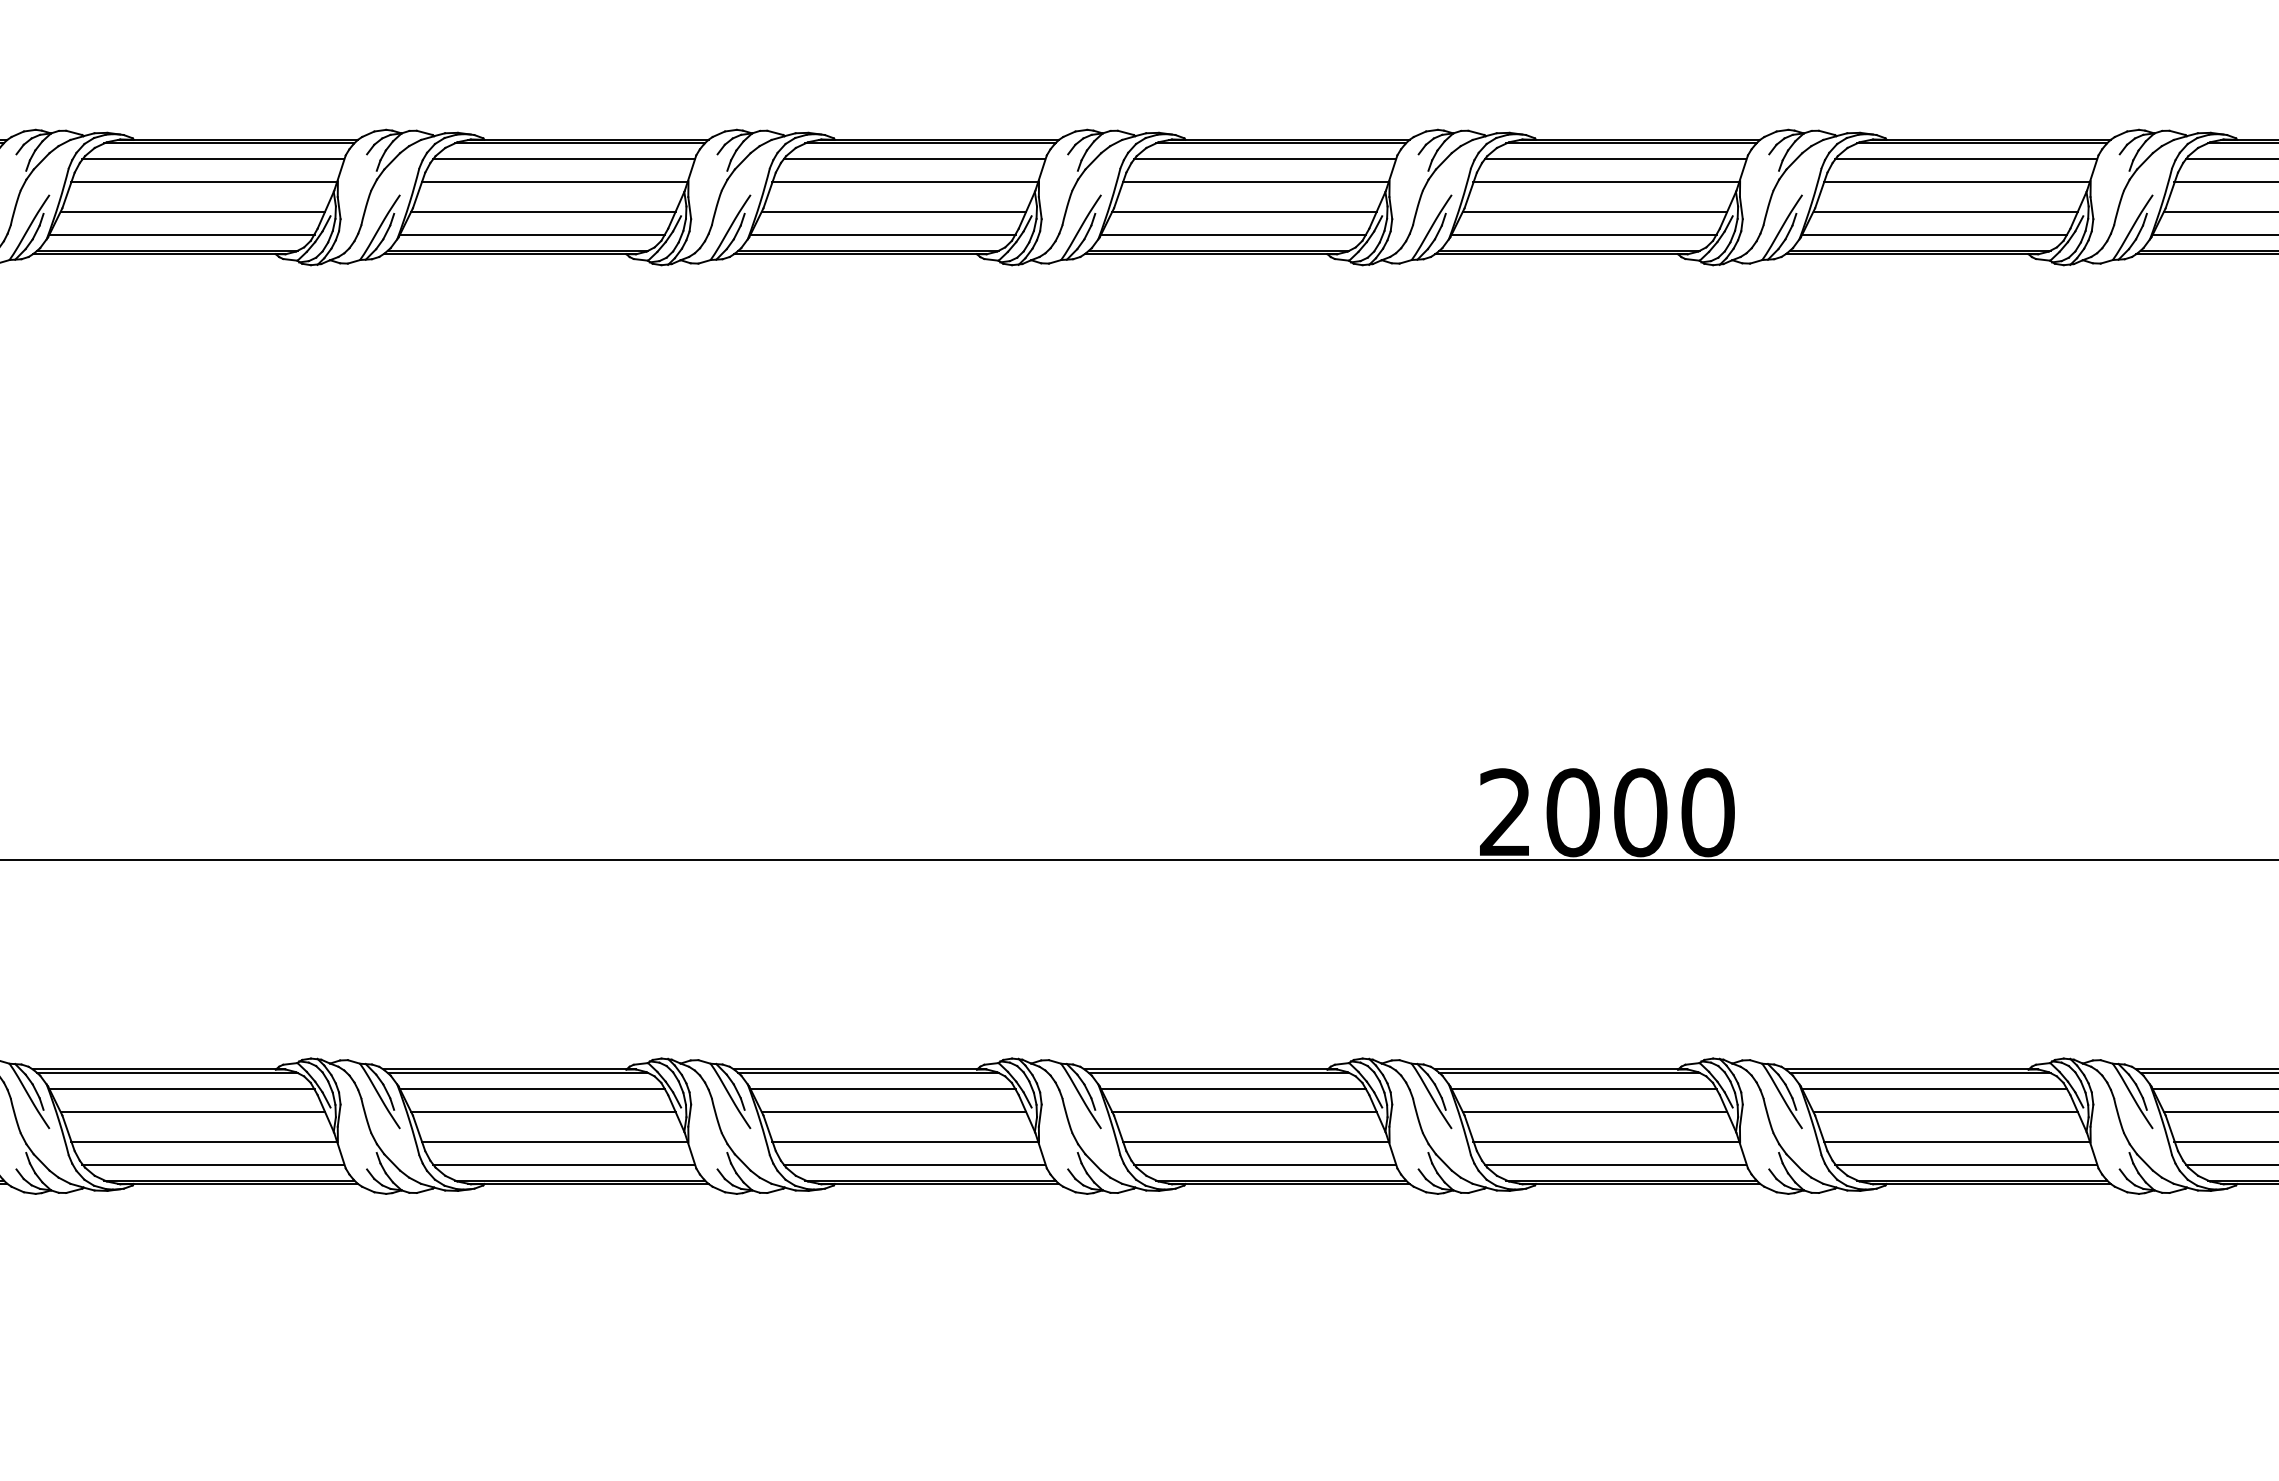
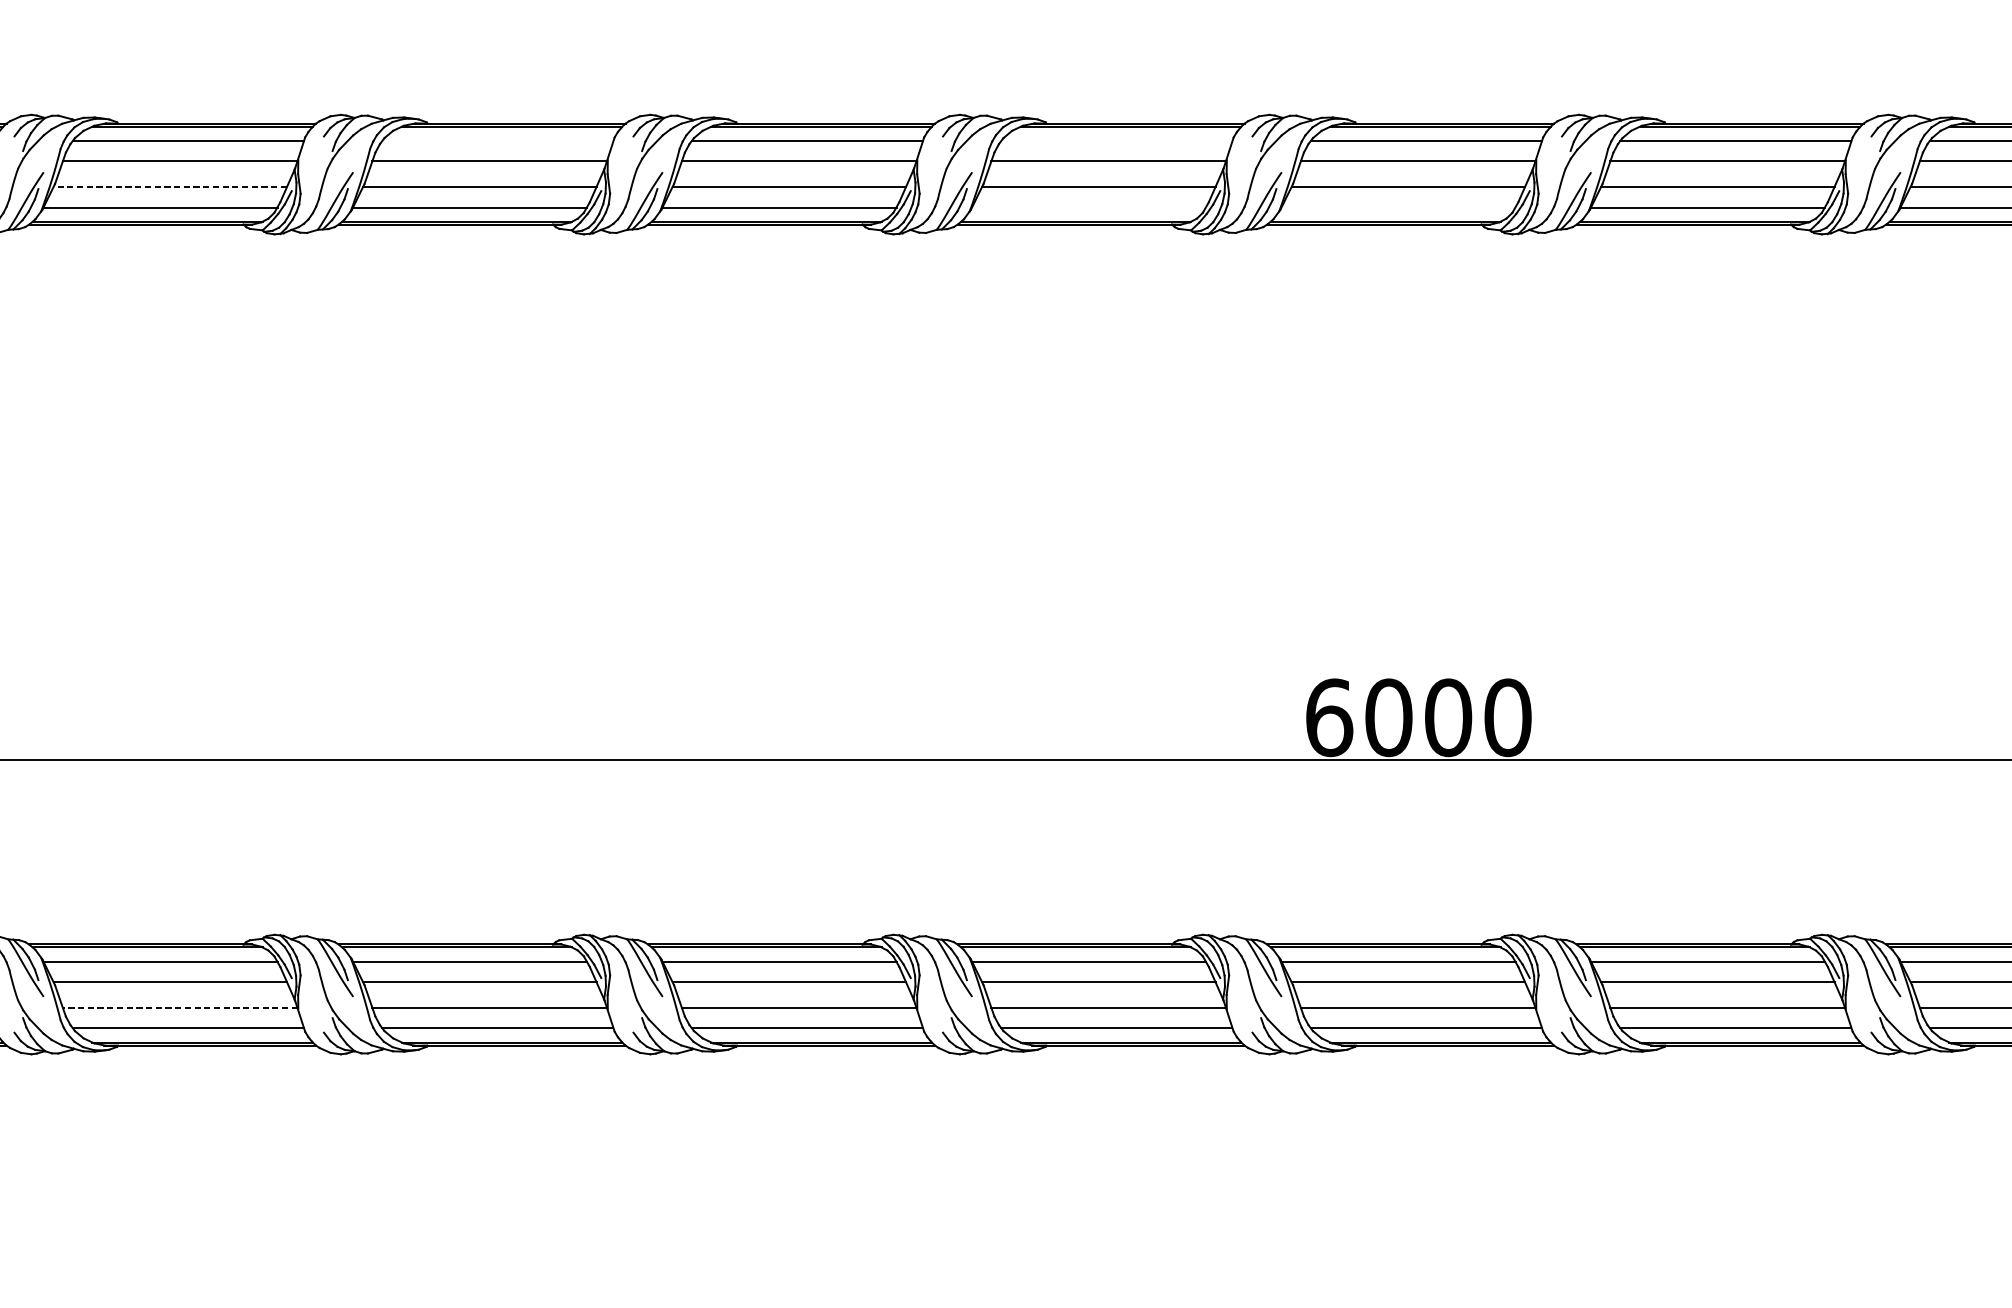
line: (563, 159) -> (497, 141), removed
line: (1264, 159) -> (1116, 141), removed
line: (192, 211) -> (169, 186), solid -> dashed
line: (1233, 234) -> (1088, 207), removed
line: (1583, 234) -> (1398, 207), removed
text: (1505, 812) -> (1329, 717), 2000 -> 6000
line: (203, 1141) -> (179, 1008), solid -> dashed

